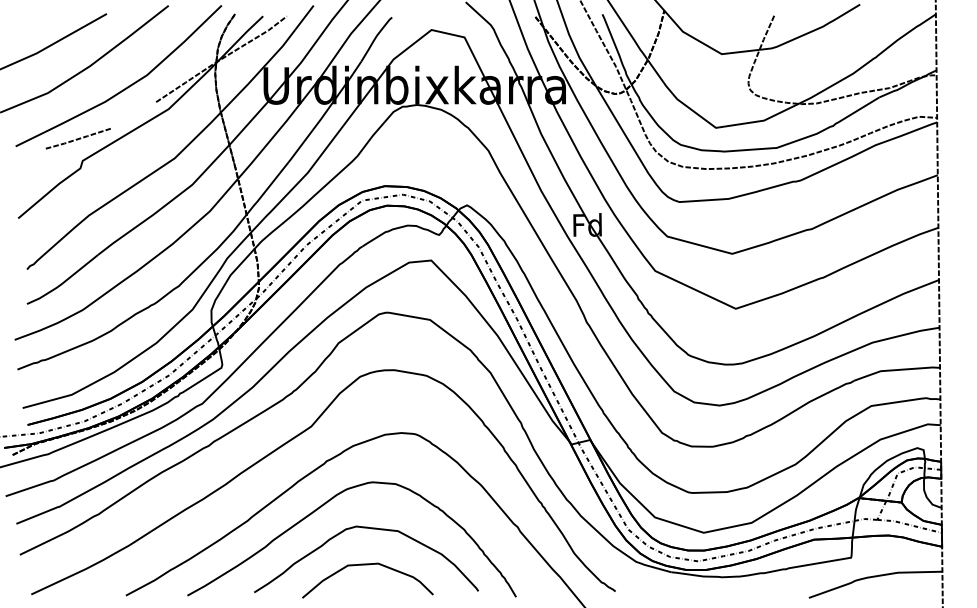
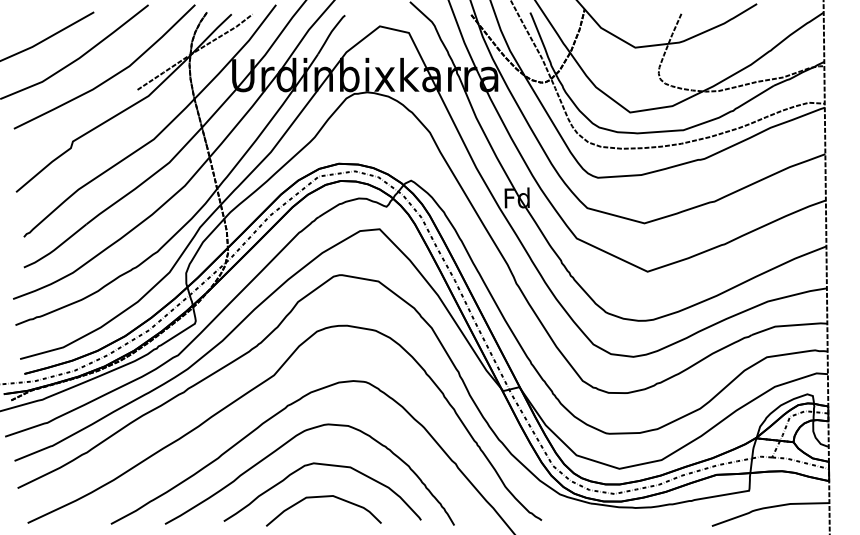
line: (77, 138) -> (68, 121), removed

